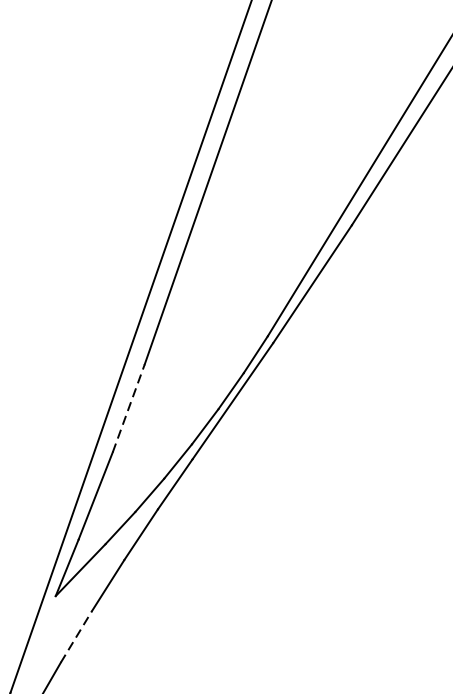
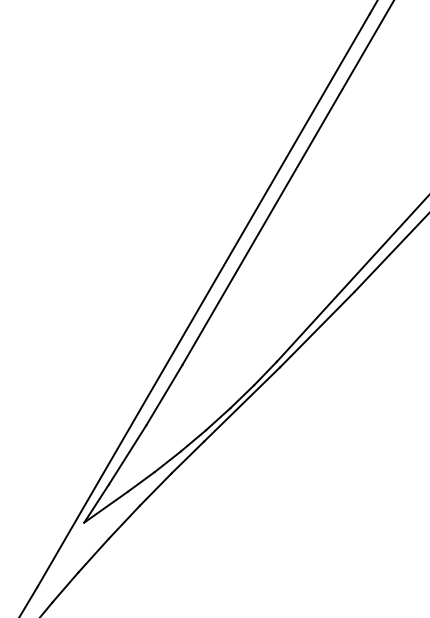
line: (128, 407) -> (164, 394), dashed -> solid
line: (76, 636) -> (93, 555), dashed -> solid

